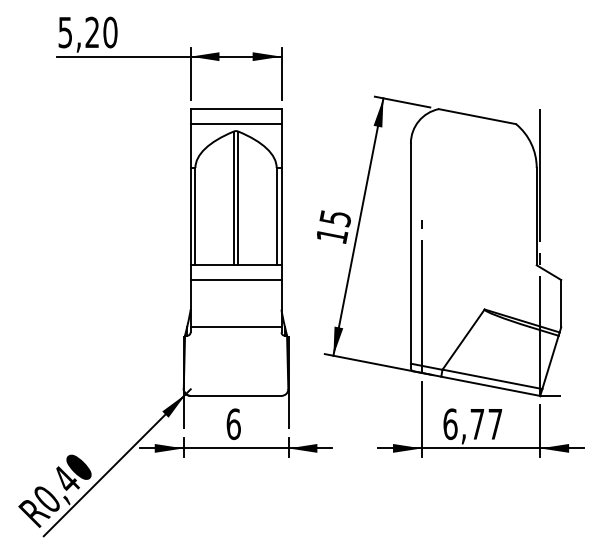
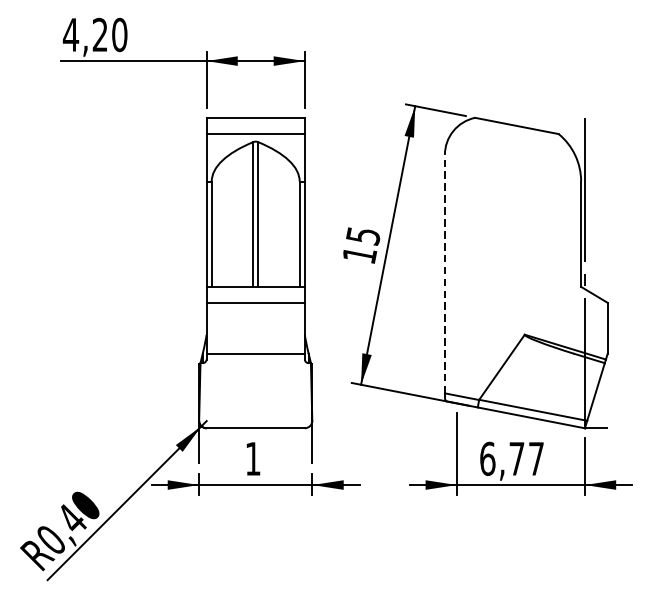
text: (64, 32) -> (70, 34), 5,20 -> 4,20
line: (410, 253) -> (444, 274), solid -> dashed
line: (421, 295) -> (456, 319), removed
text: (233, 424) -> (252, 459), 6 -> 1

